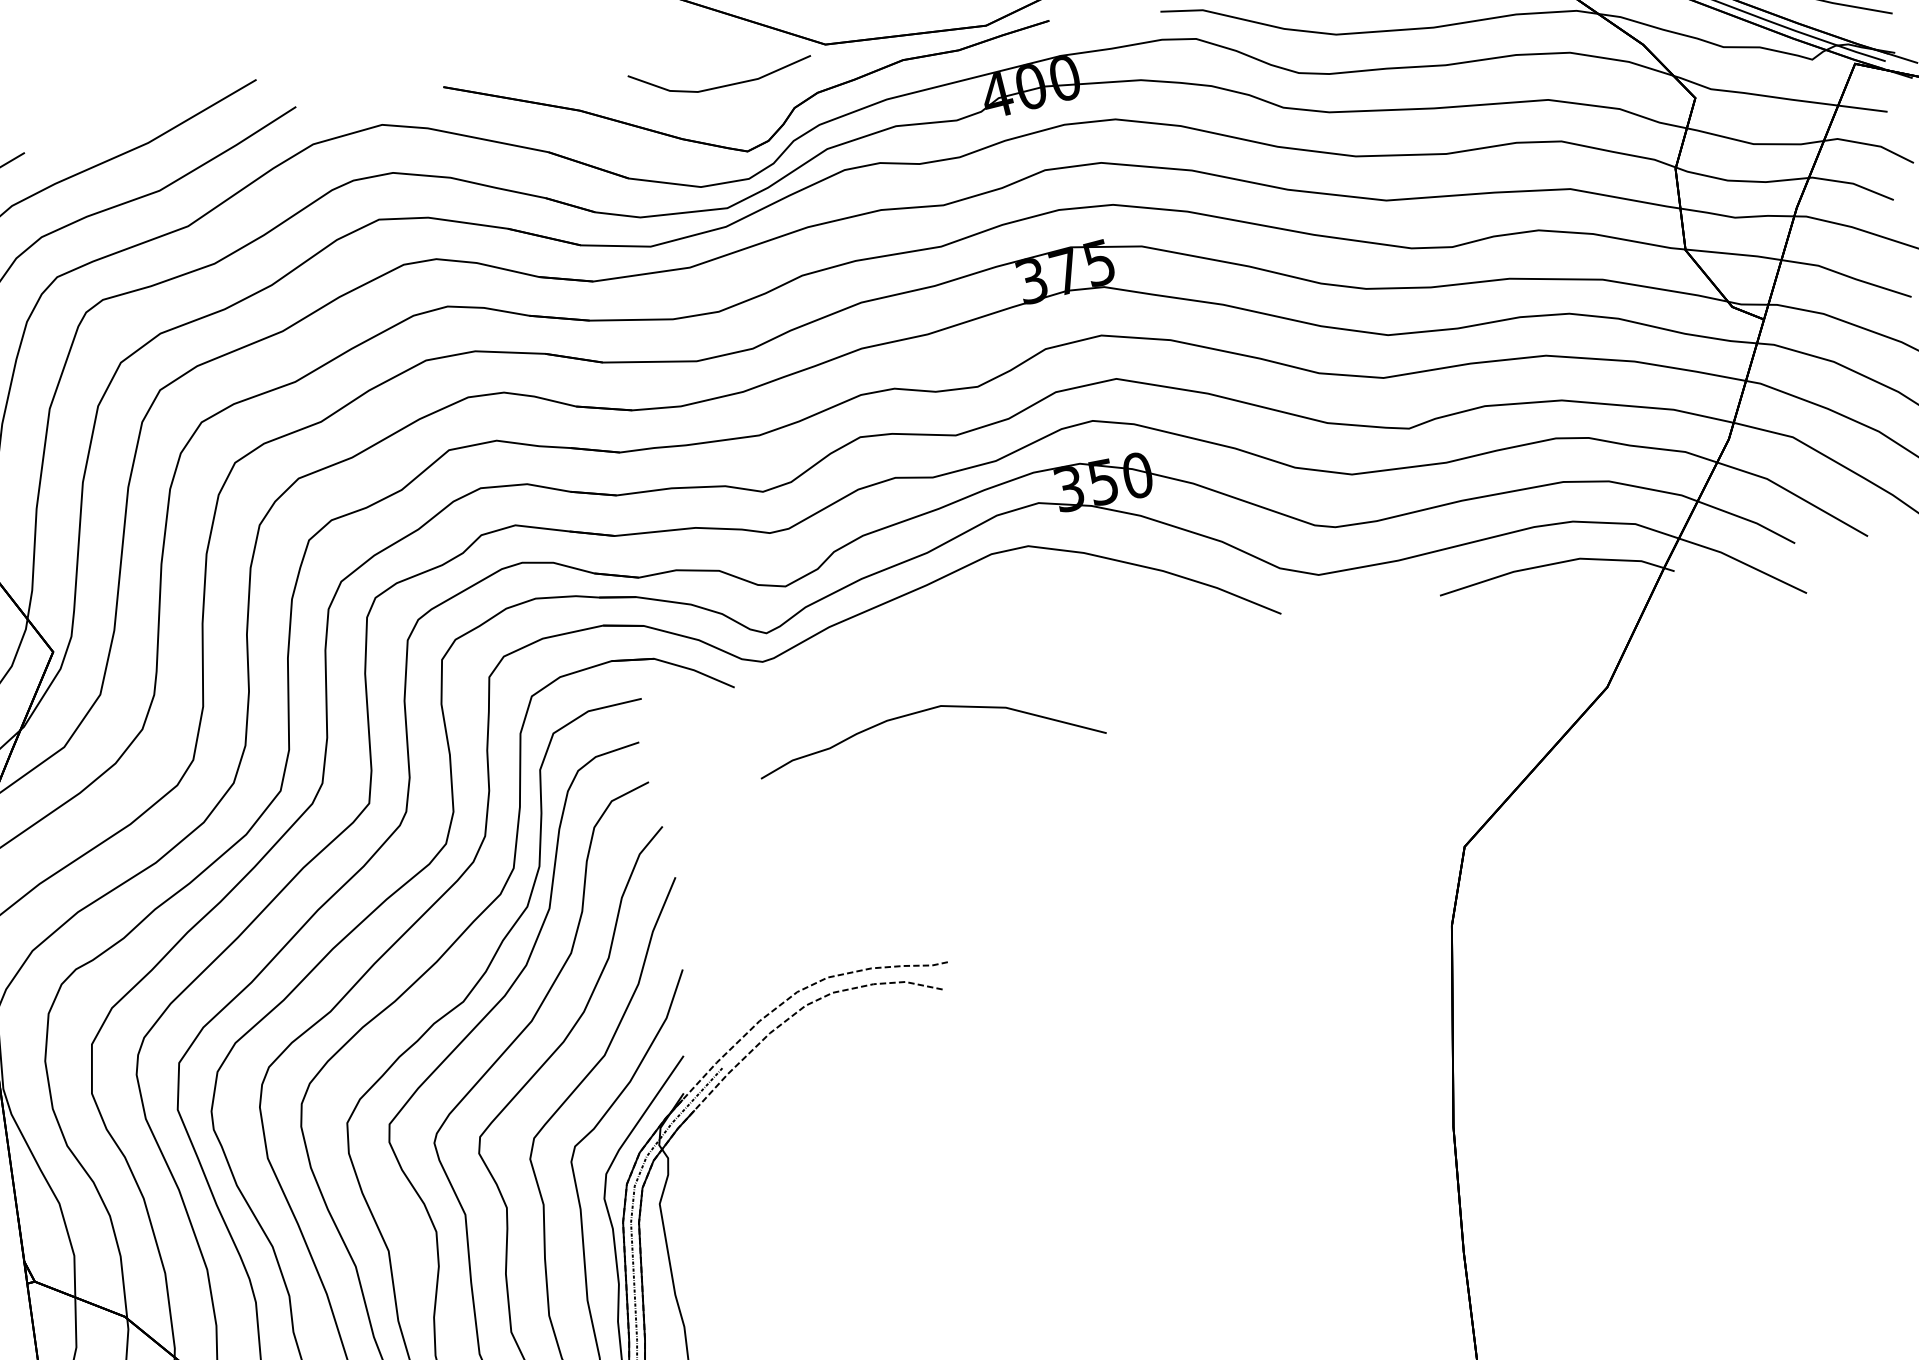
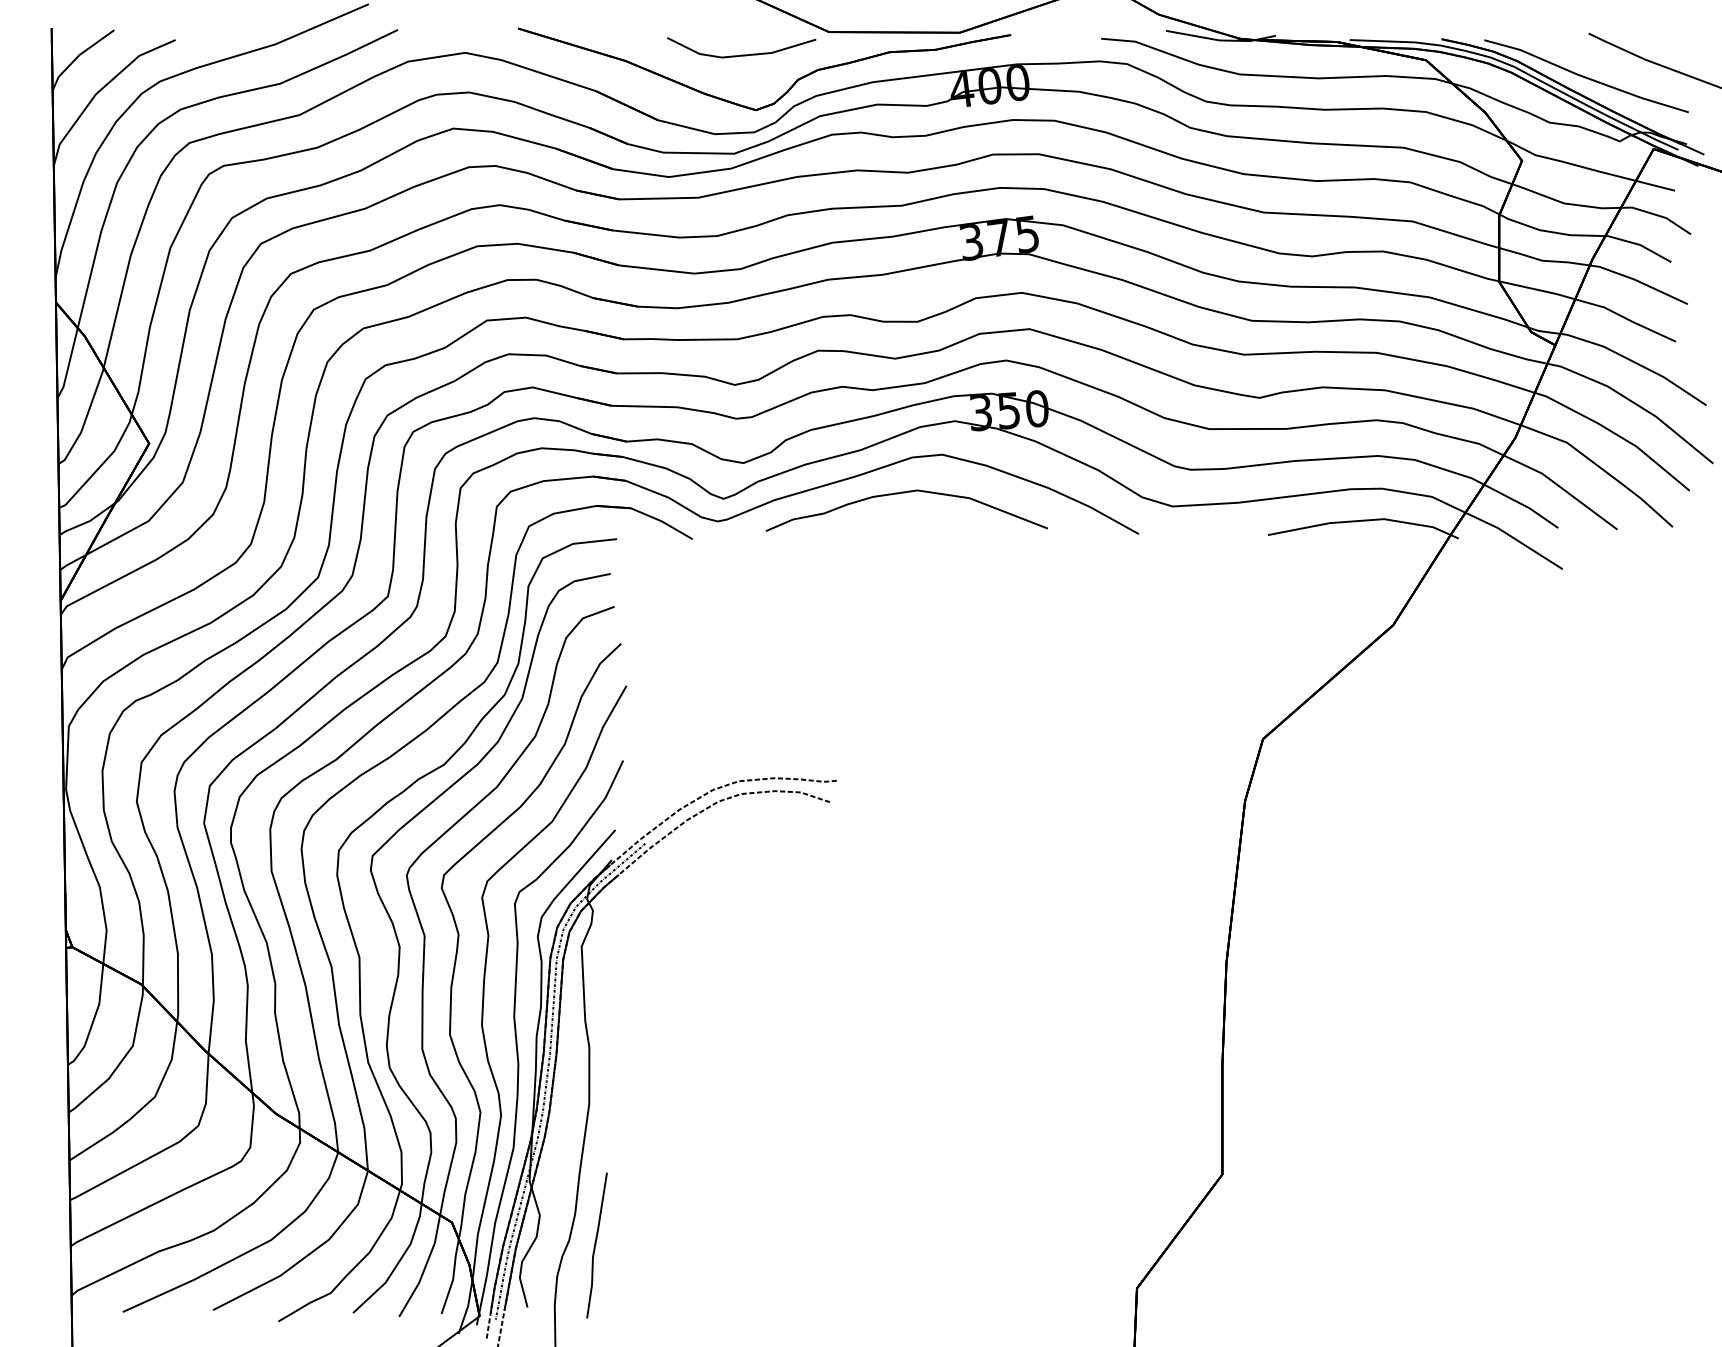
curve: (926, 711) -> (905, 493), moved

